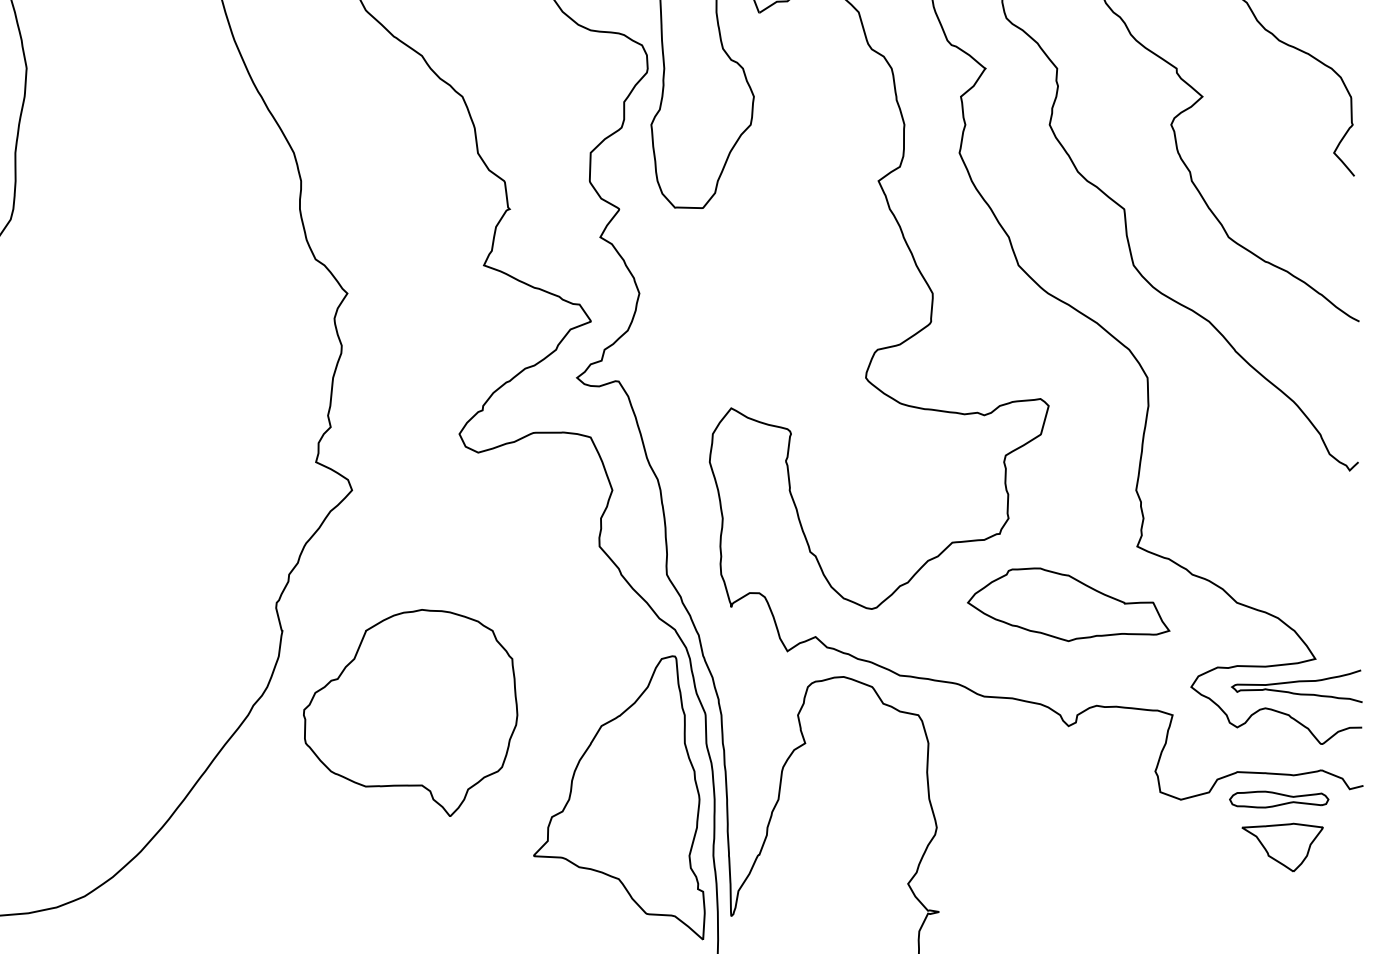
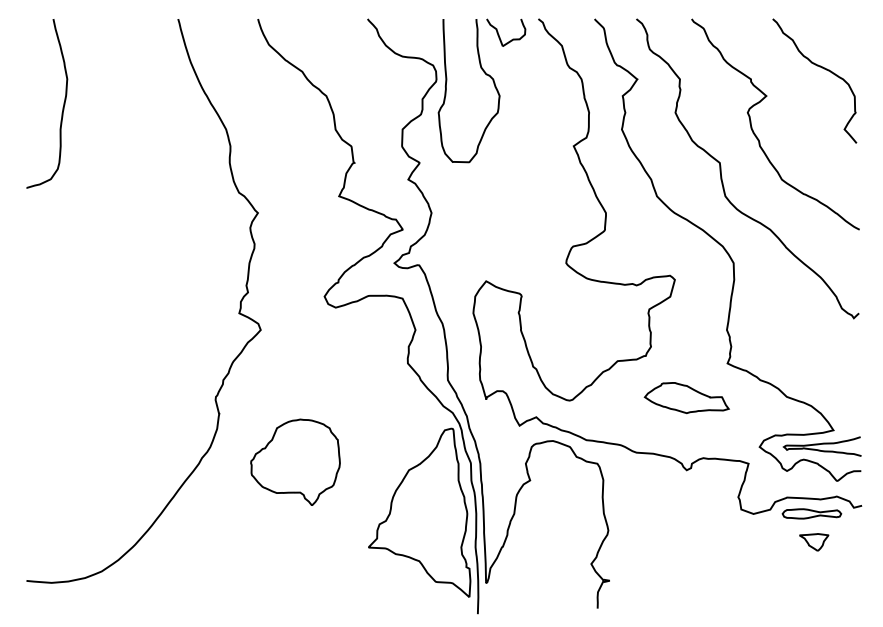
part: (1068, 603) -> (686, 397), size x0.7
part: (410, 713) -> (295, 462), size x0.7
part: (1281, 847) -> (813, 542), size x0.6

